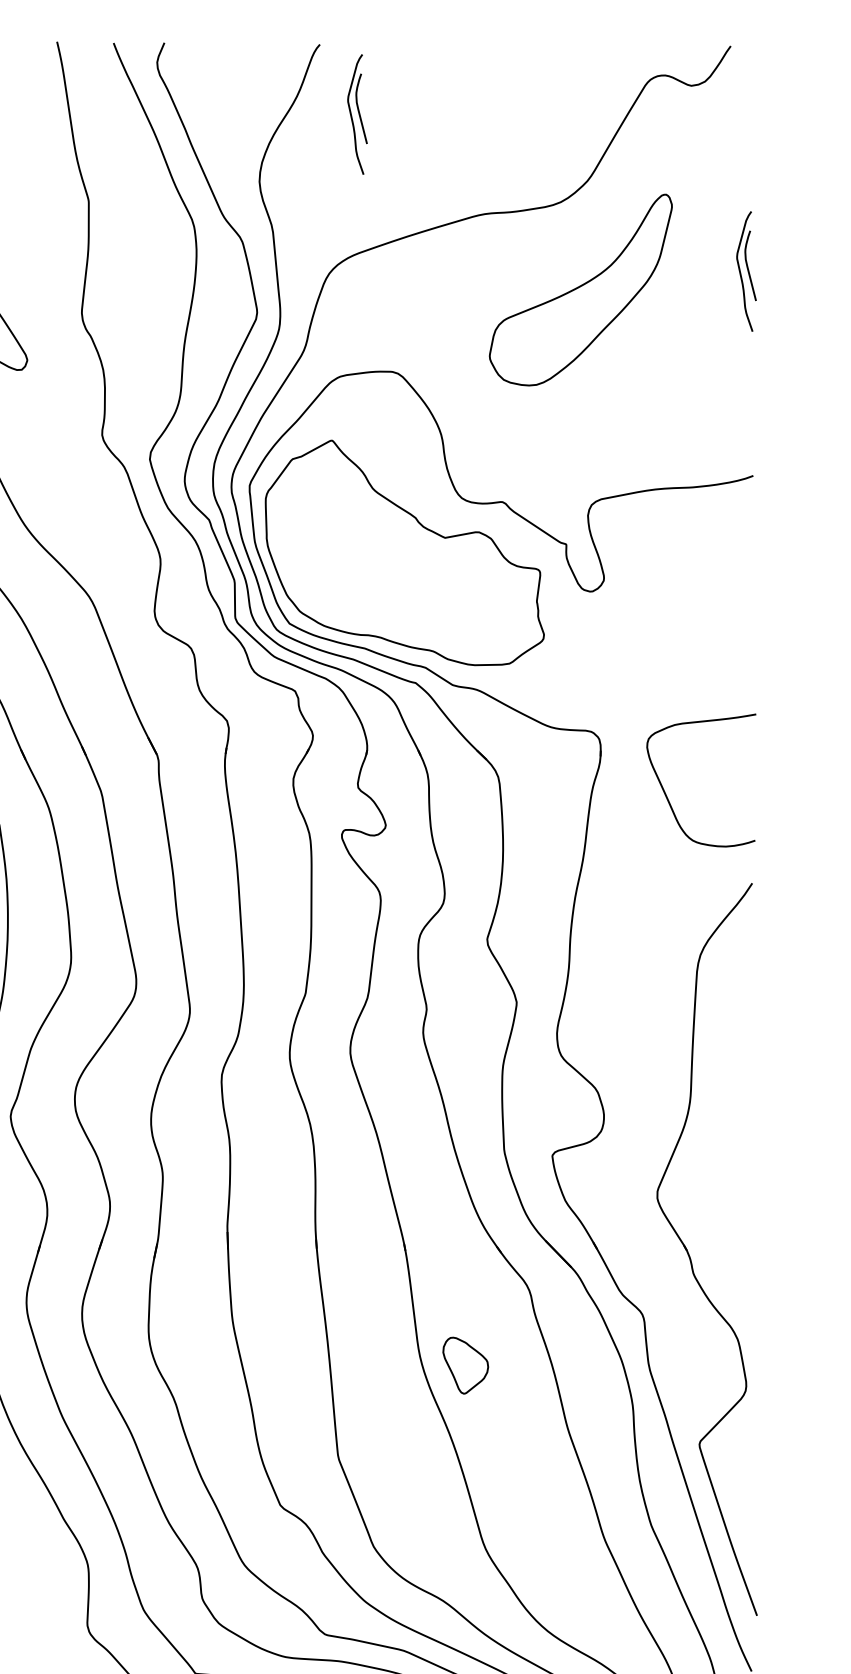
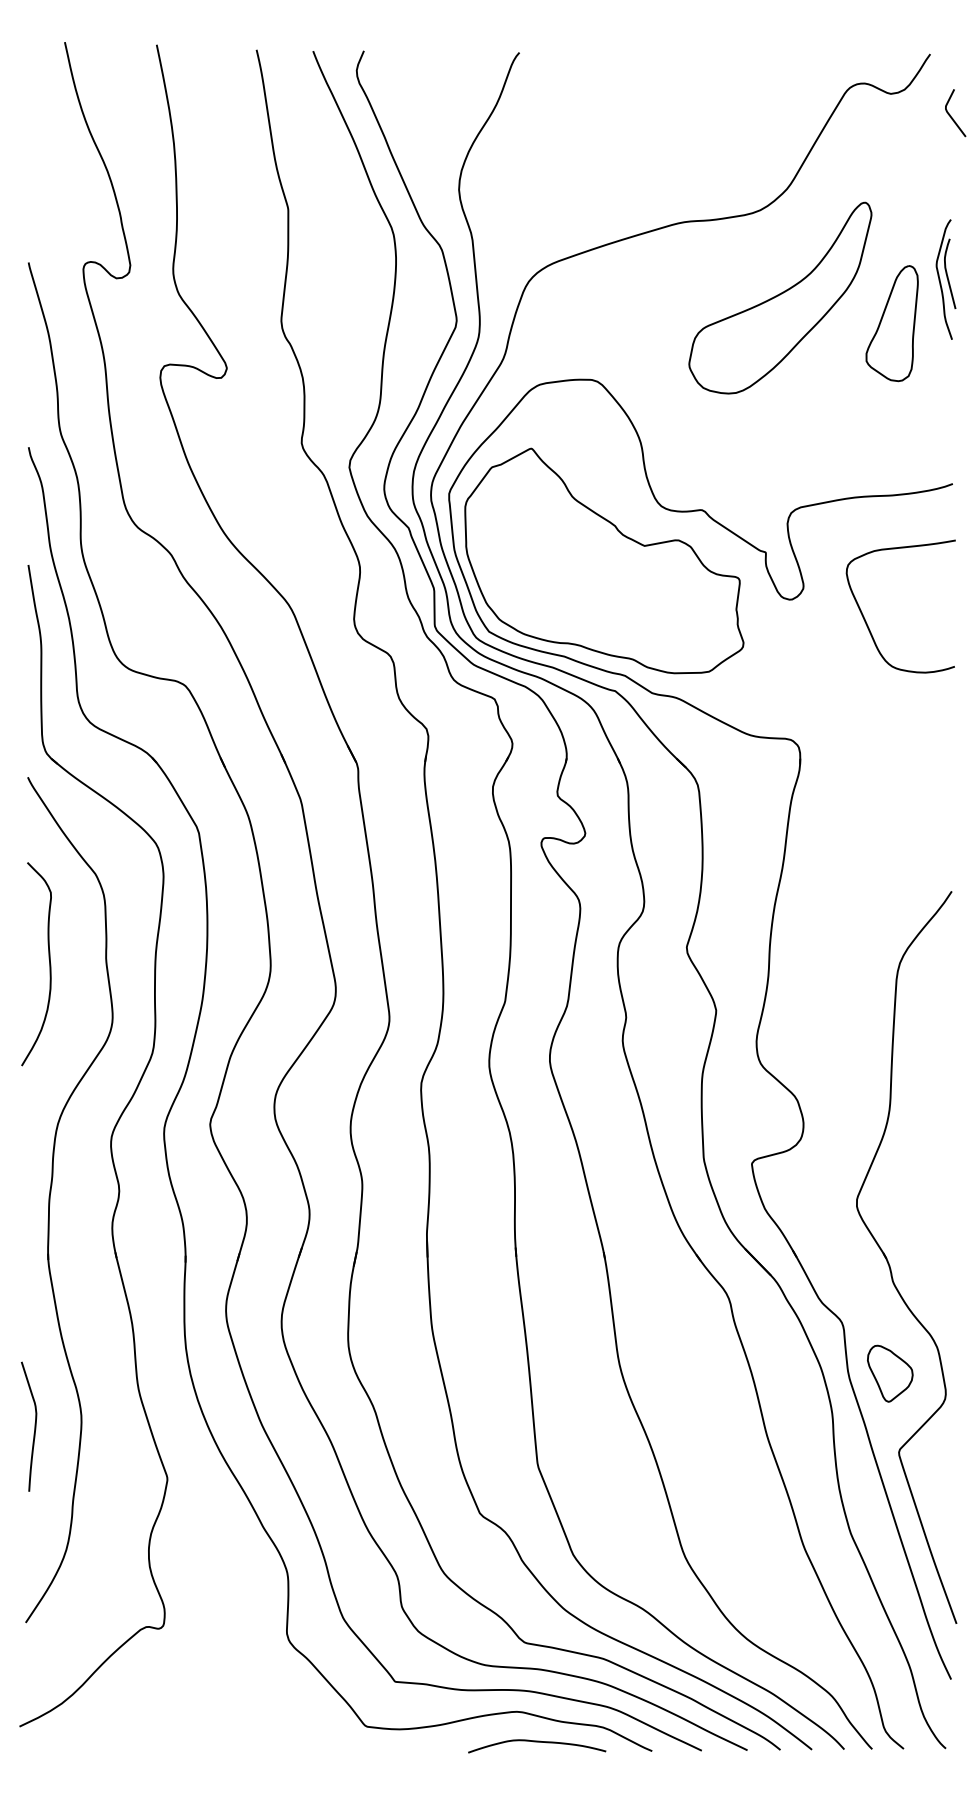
curve: (751, 108) -> (951, 116), added
part: (356, 114) -> (556, 122), removed
part: (691, 315) -> (891, 323), added
curve: (665, 792) -> (865, 618), moved
part: (465, 1365) -> (890, 1373), moved

